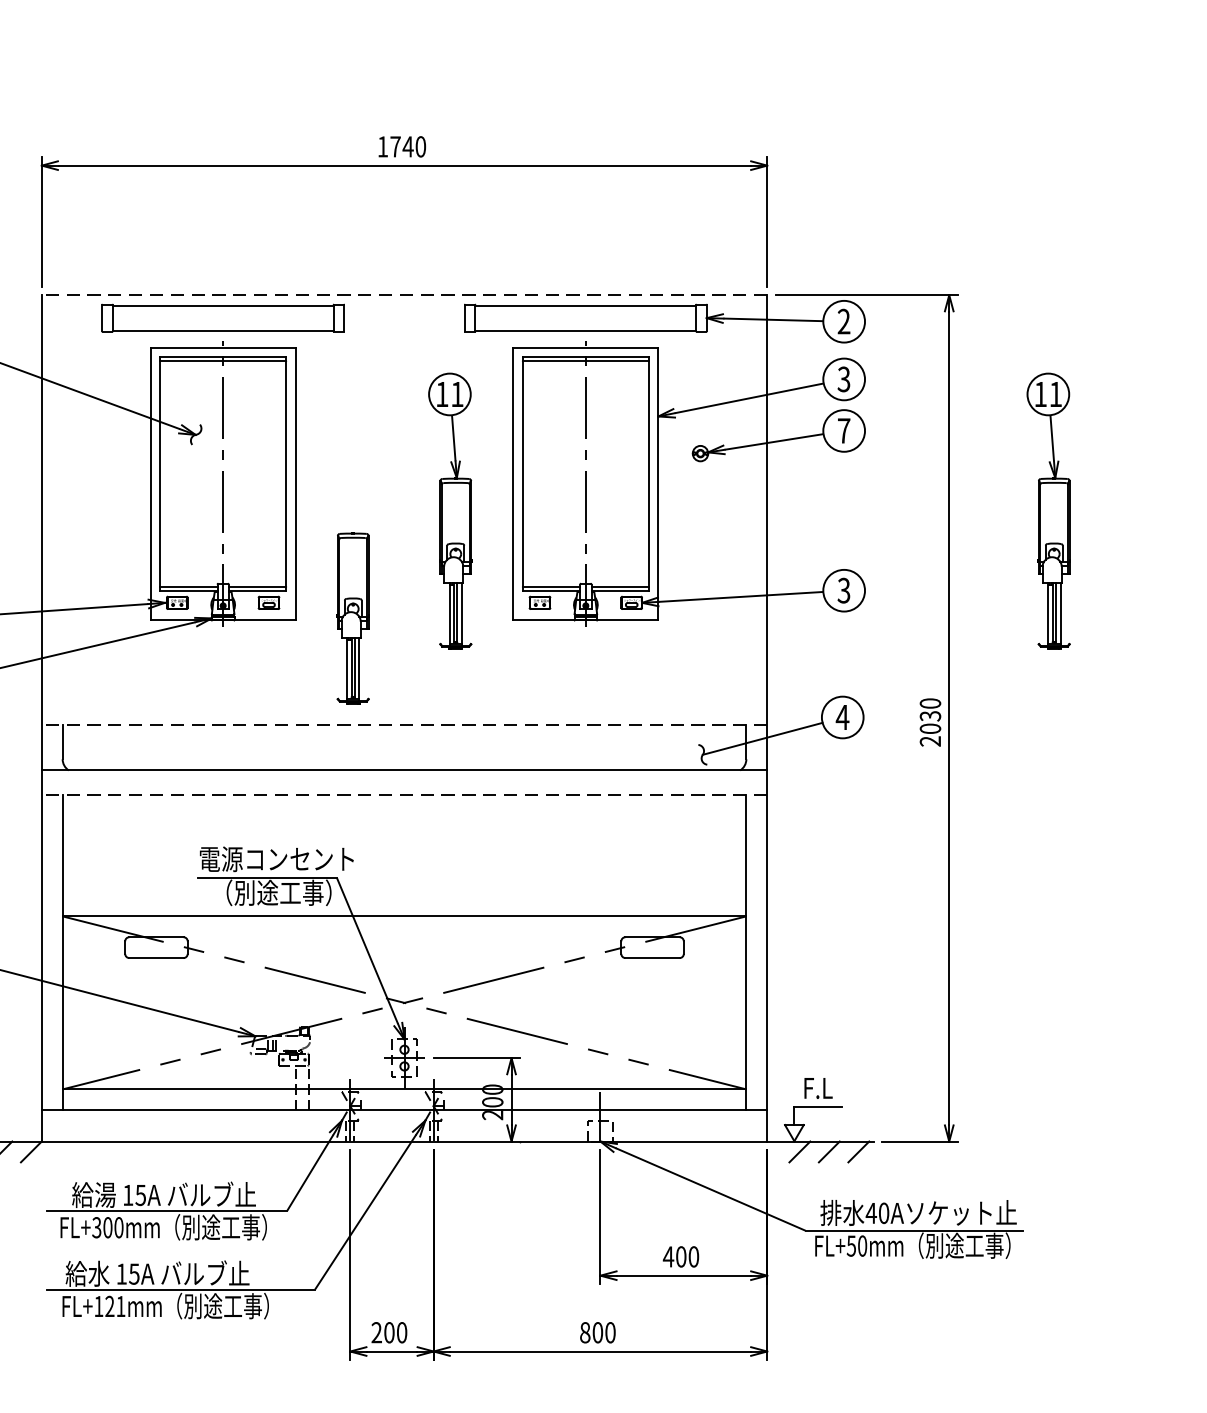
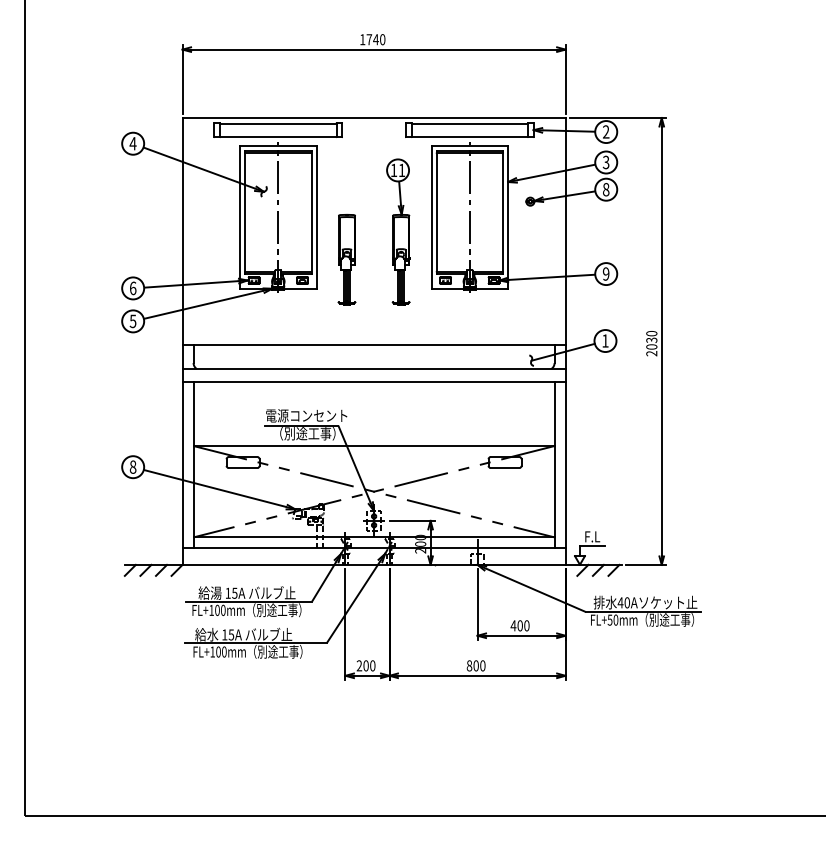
line: (405, 296) -> (374, 118), dashed -> solid
text: (844, 430) -> (606, 189), 7 -> 8
part: (1049, 510) -> (714, 231), removed
text: (842, 589) -> (605, 273), 3 -> 9
part: (352, 618) -> (346, 259), moved
text: (840, 716) -> (604, 340), 4 -> 1
line: (405, 724) -> (374, 344), dashed -> solid
line: (405, 794) -> (374, 381), dashed -> solid
text: (96, 1227) -> (211, 610), FL+300mm -> FL+100mm
text: (115, 1305) -> (221, 651), FL+121mm -> FL+100mm

